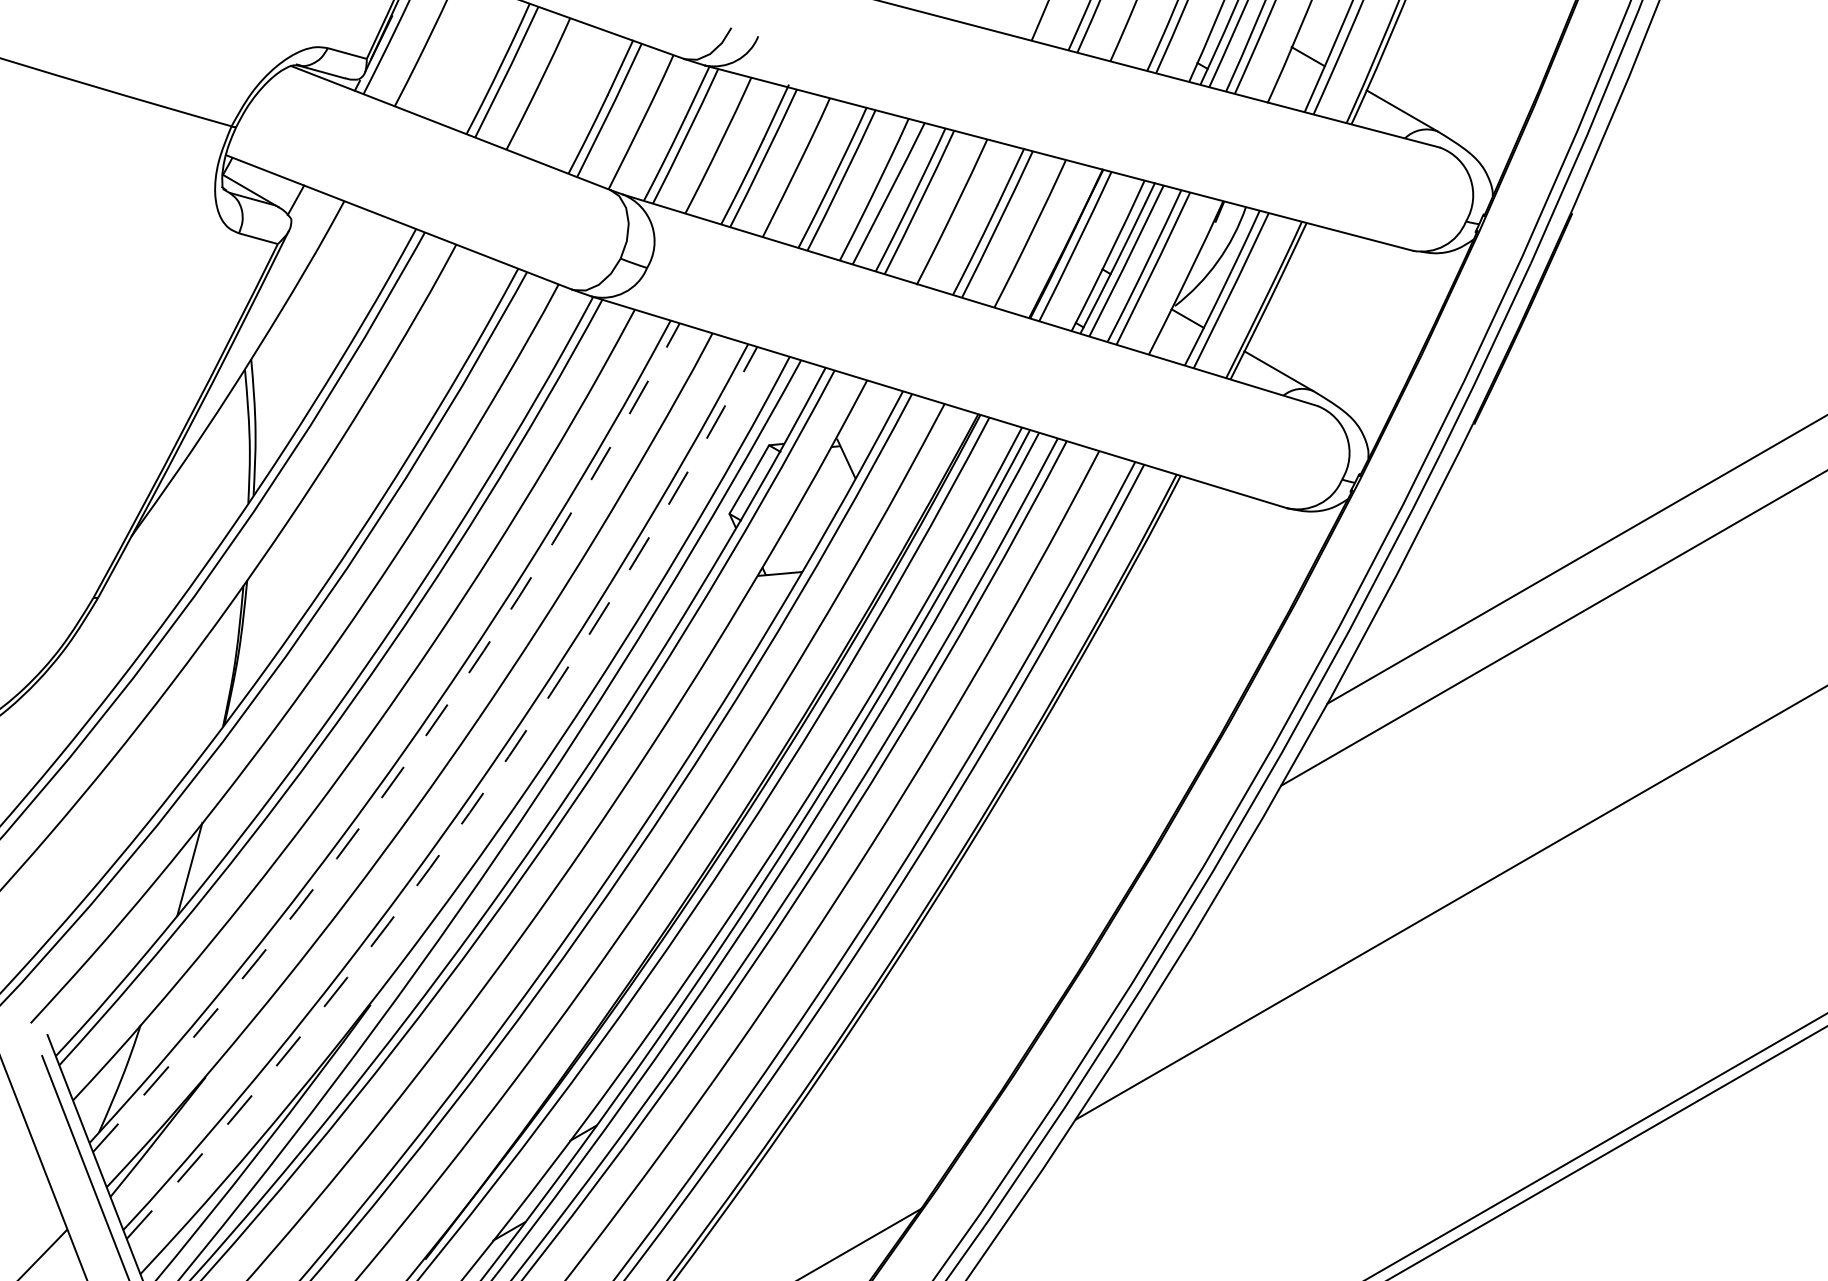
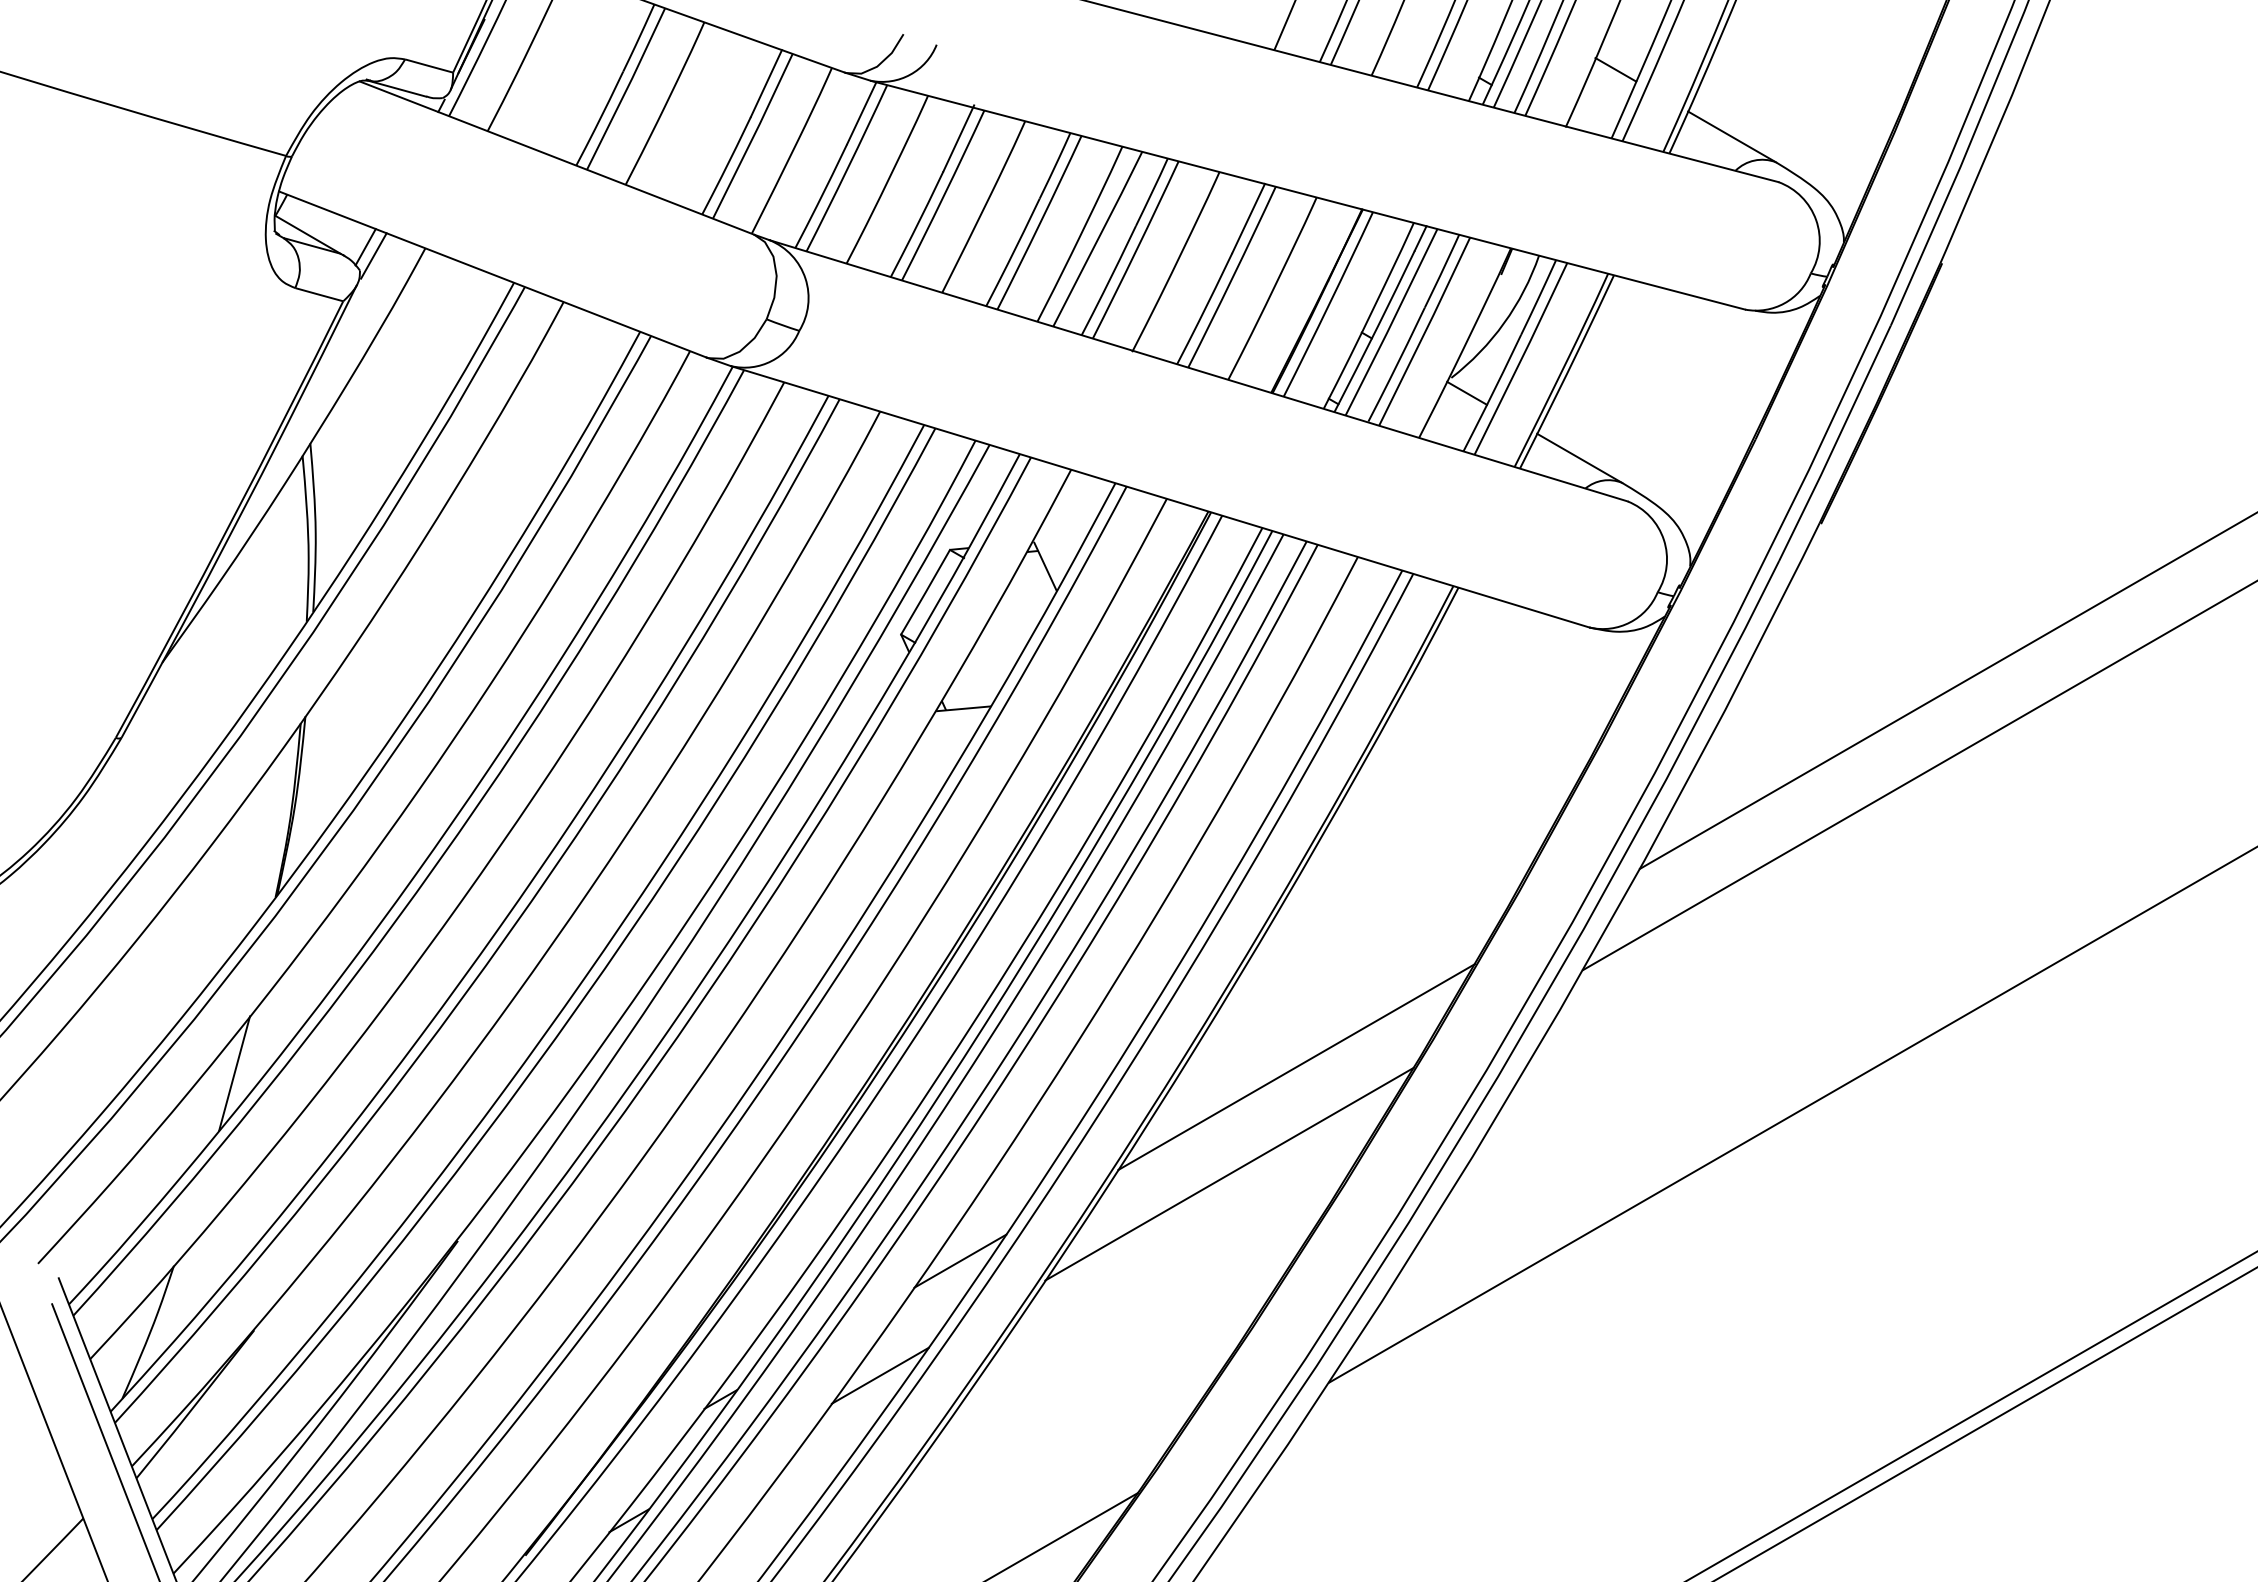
line: (302, 206) -> (373, 255), added
arc: (411, 755) -> (508, 933), dashed -> solid
arc: (469, 812) -> (580, 1003), dashed -> solid
line: (1049, 863) -> (1296, 1066), added
line: (995, 950) -> (1229, 1173), added
line: (777, 1020) -> (960, 1260), added
line: (712, 1113) -> (879, 1375), added

